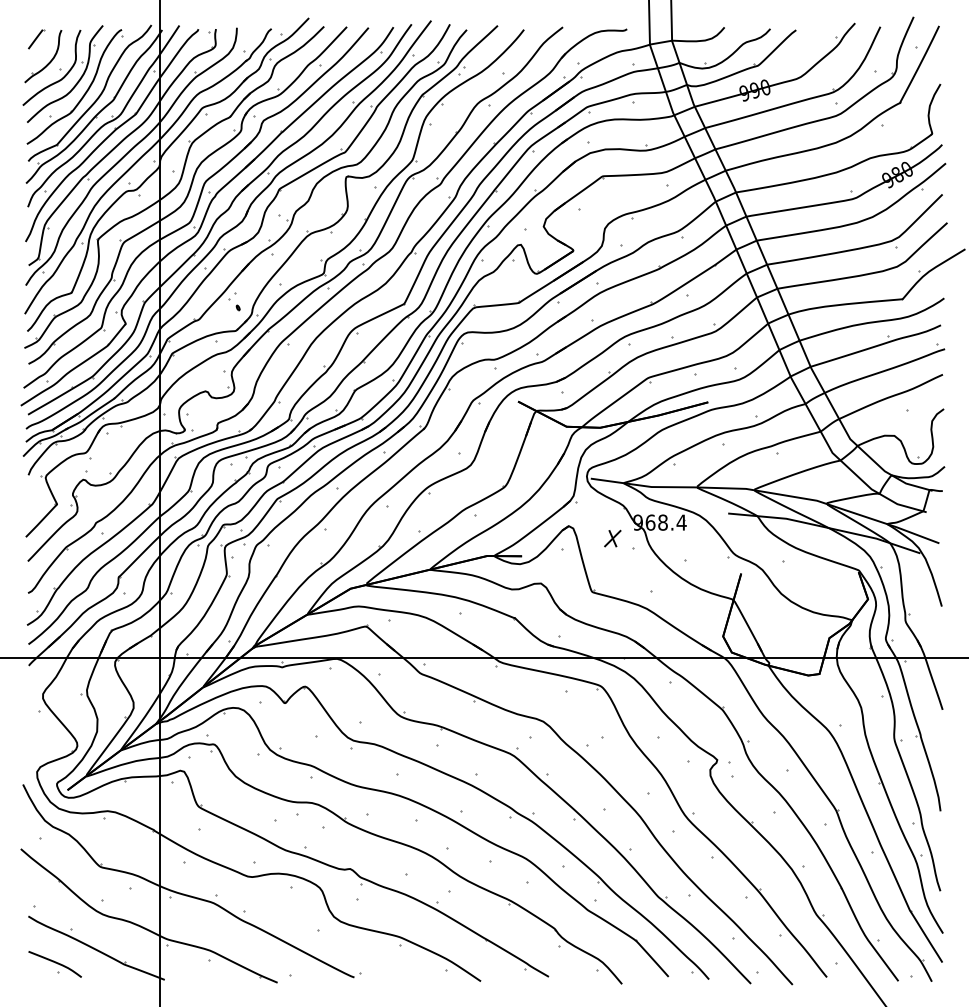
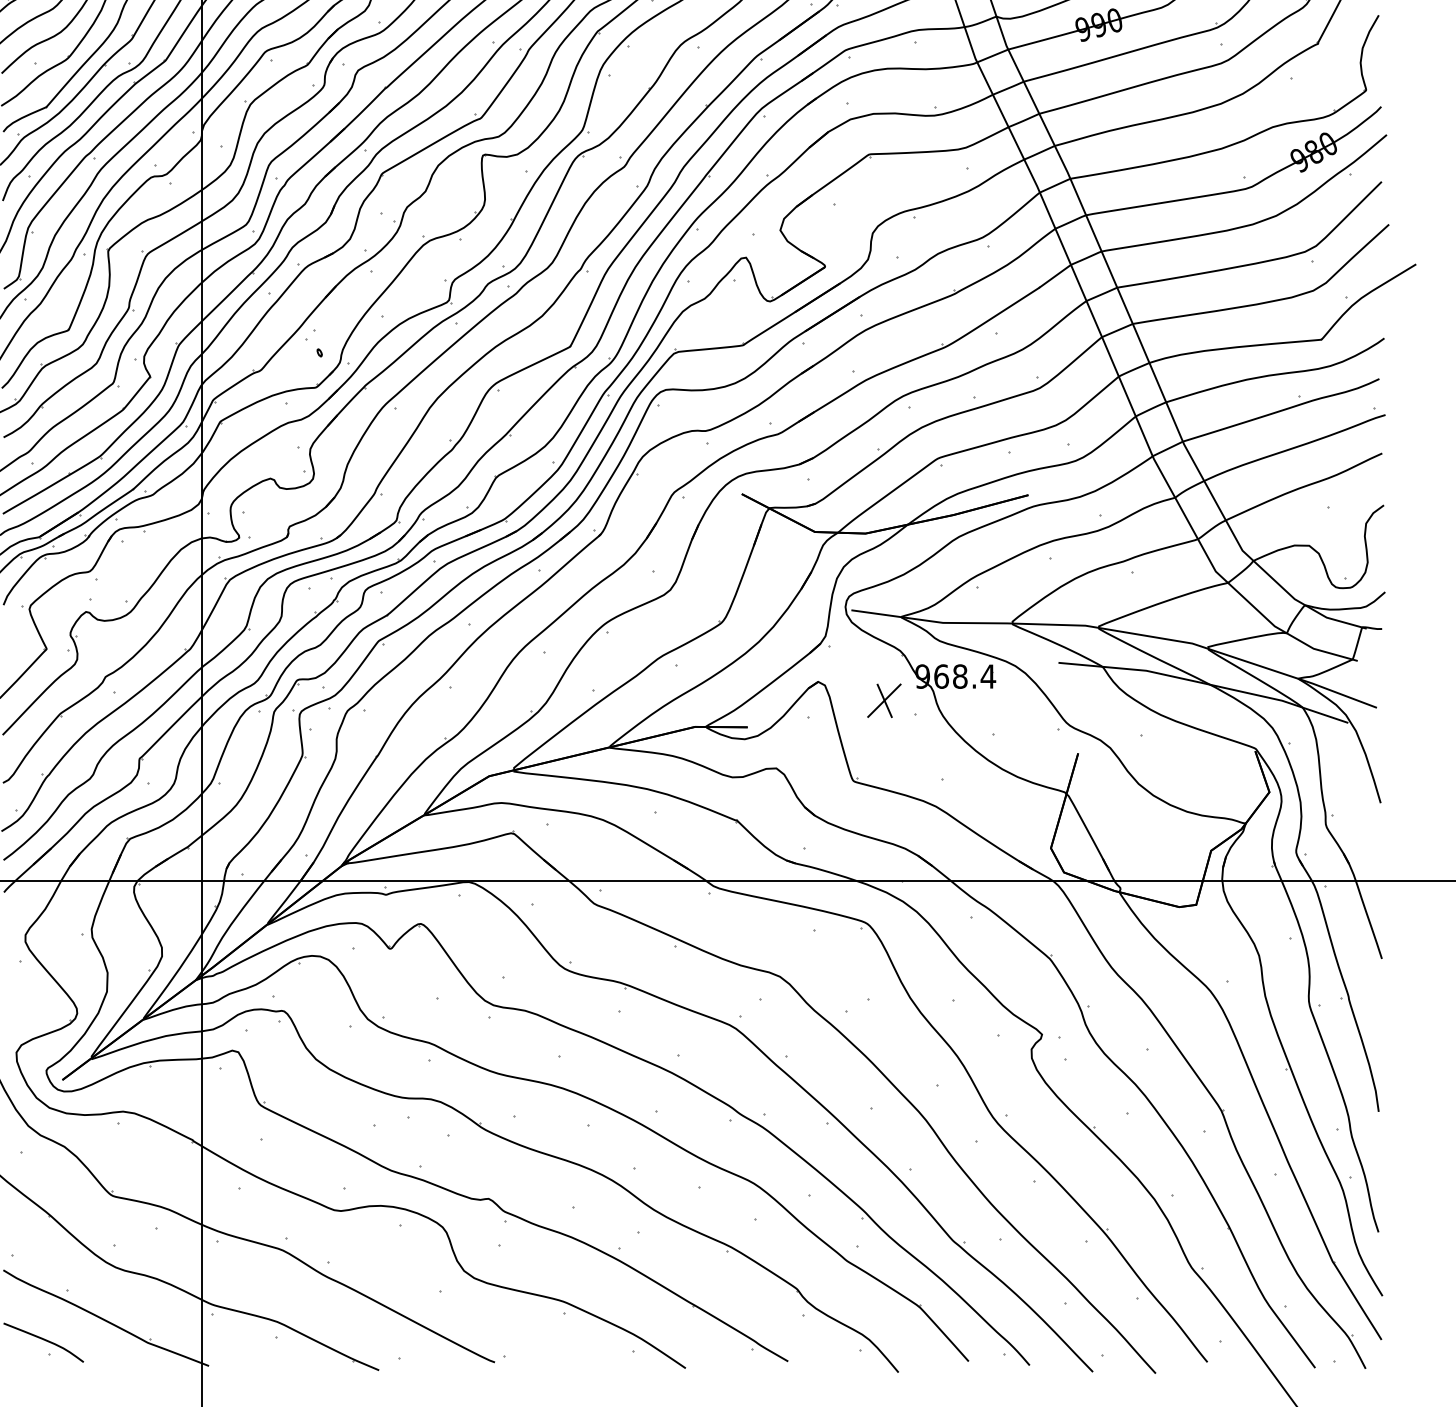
part: (612, 538) -> (884, 700), size x1.4

